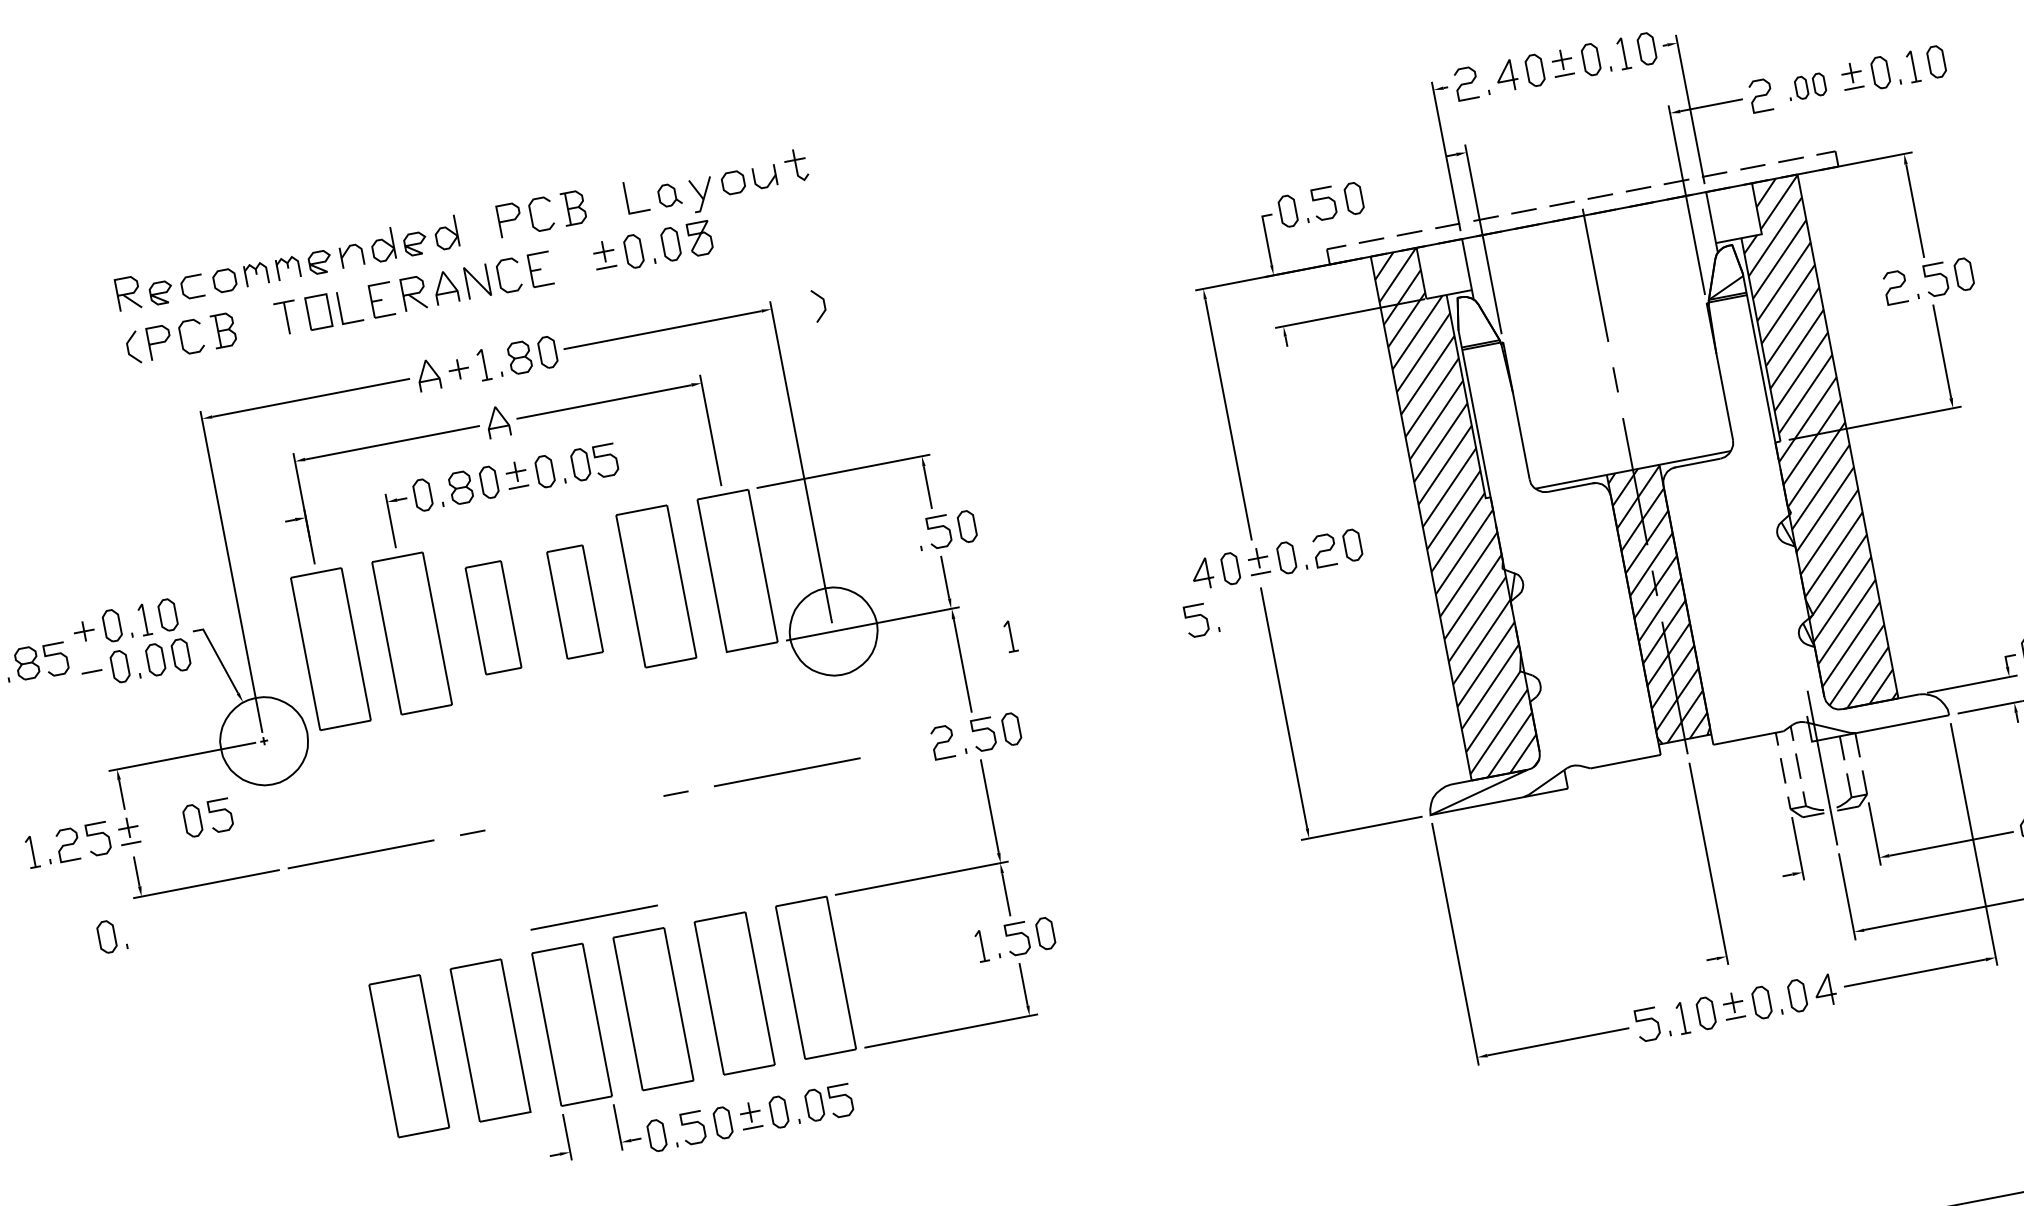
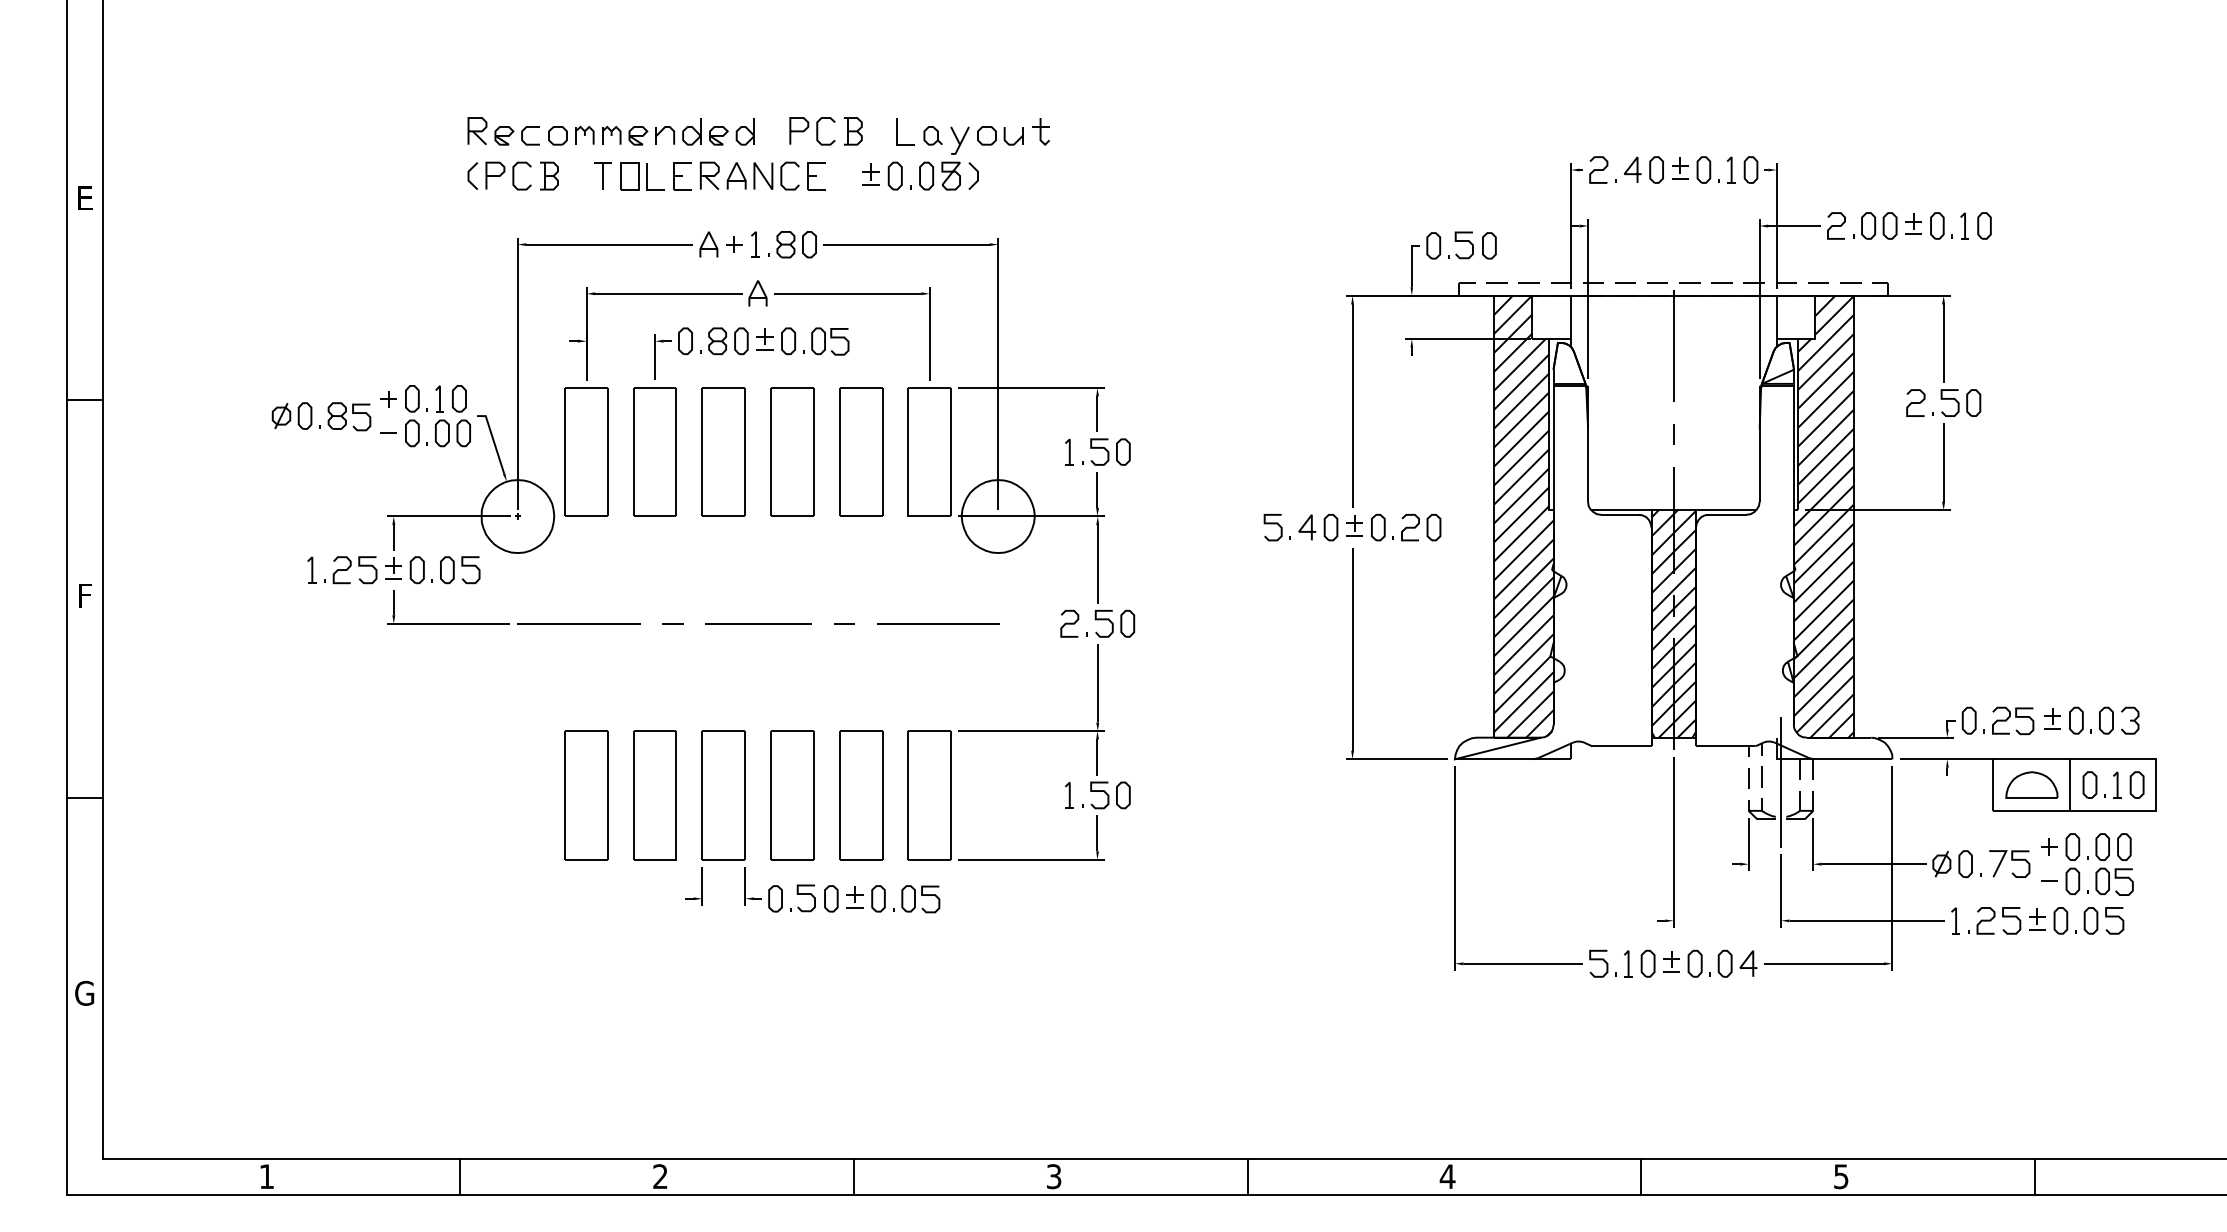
part: (1807, 86) -> (1875, 225), size x1.43
line: (823, 303) -> (977, 175), moved
part: (574, 601) -> (792, 451), size x1.43
part: (493, 617) -> (723, 451), size x1.43
part: (1200, 619) -> (1276, 527), moved
part: (1010, 635) -> (1069, 451), moved
line: (594, 917) -> (758, 623), moved
part: (110, 936) -> (420, 570), moved

